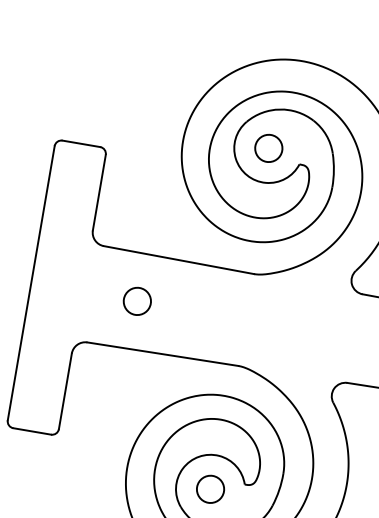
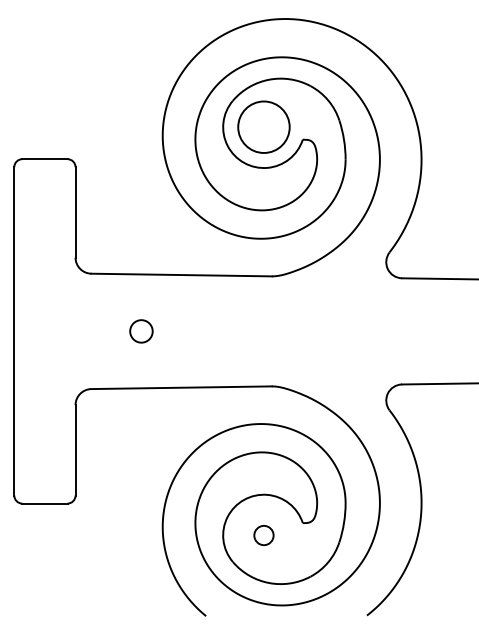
circle: (268, 148) -> (263, 127), size x1.6
circle: (137, 301) -> (141, 331), size x0.7
circle: (210, 489) -> (263, 535), size x0.6

